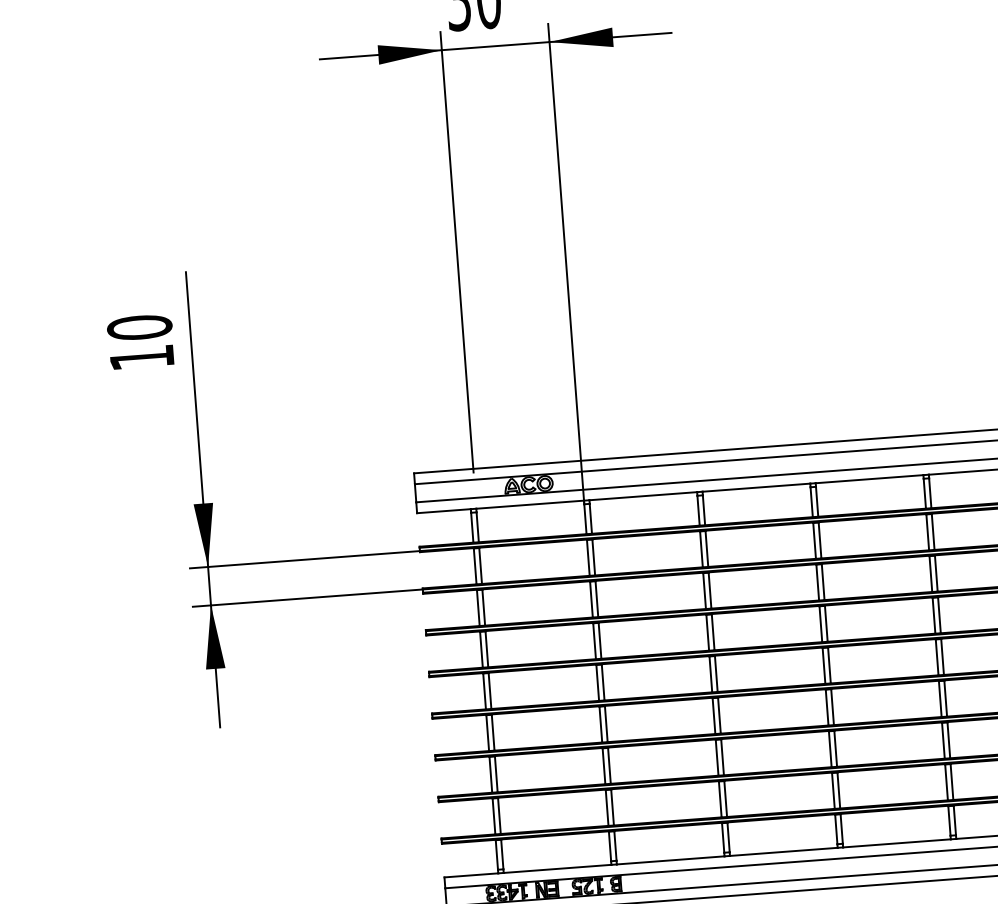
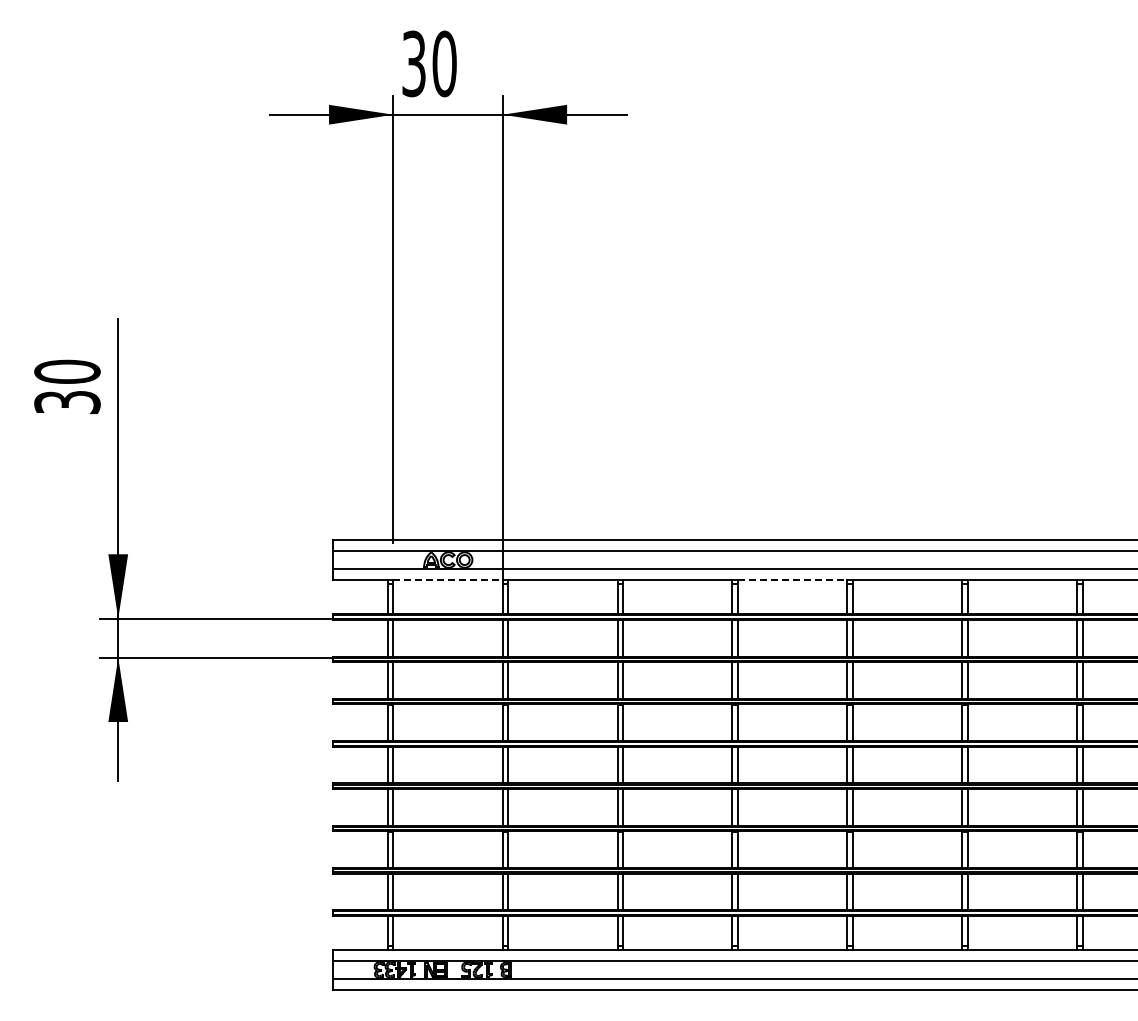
text: (142, 357) -> (67, 402), 10 -> 30
line: (869, 479) -> (792, 580), solid -> dashed
line: (530, 504) -> (448, 580), solid -> dashed

